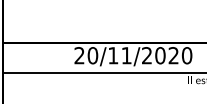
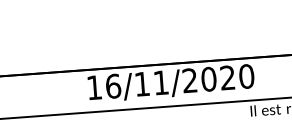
text: (86, 55) -> (104, 86), 20/11/2020 -> 16/11/2020

